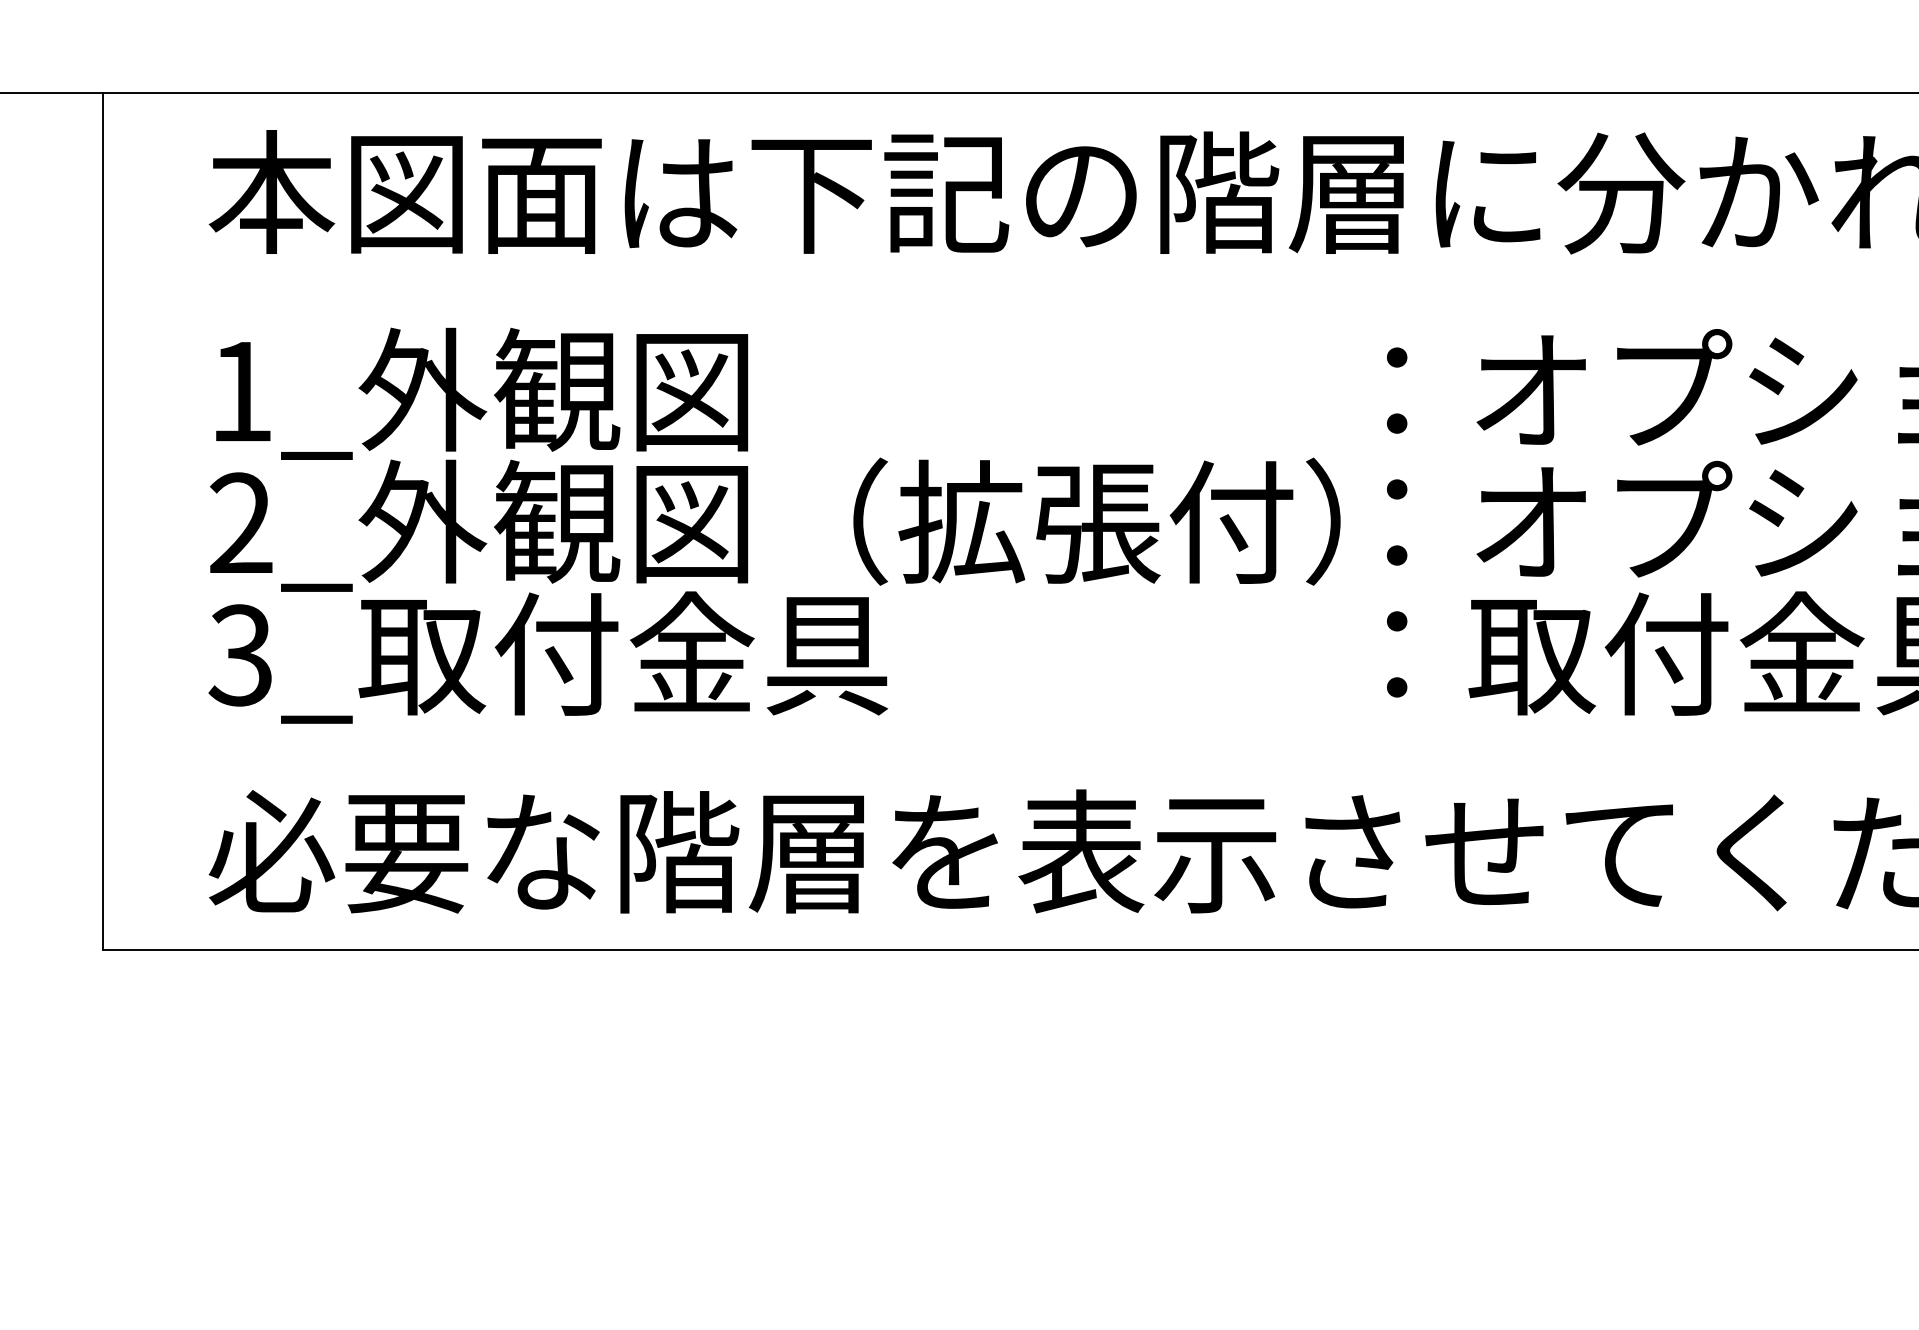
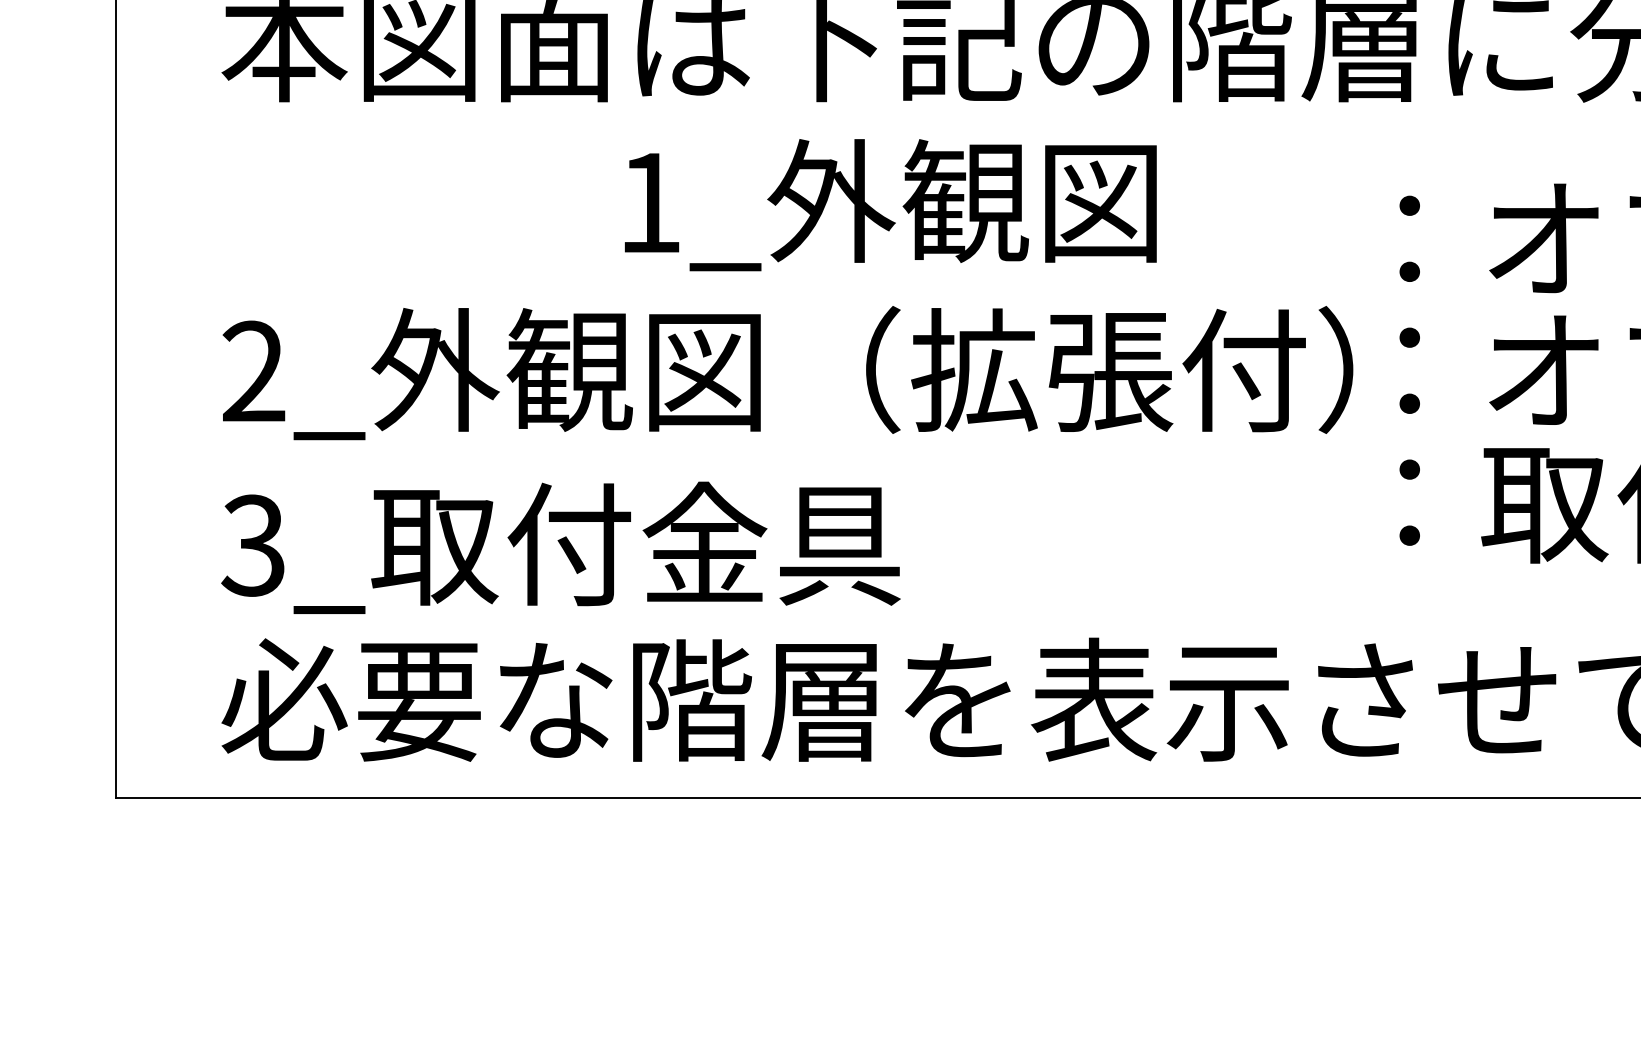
text: (482, 393) -> (891, 204), moved
text: (548, 657) -> (561, 547), moved

